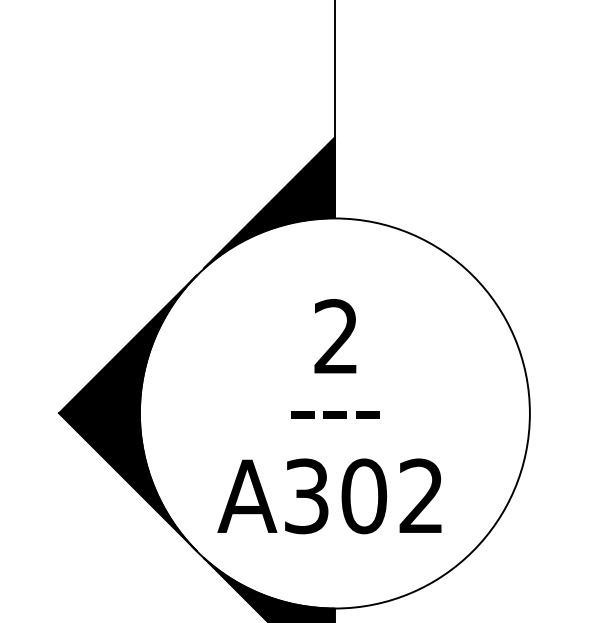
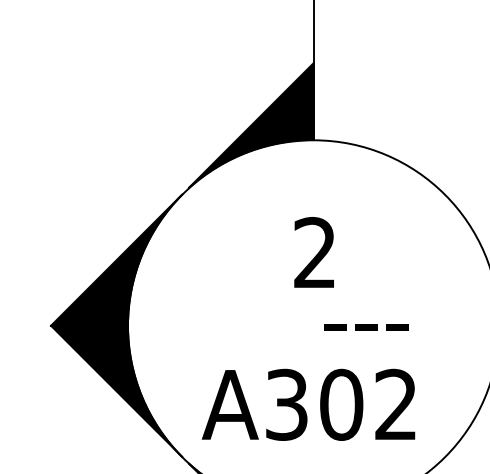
text: (335, 414) -> (366, 326), moved

